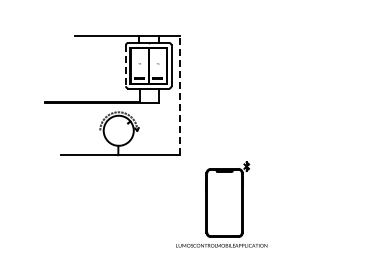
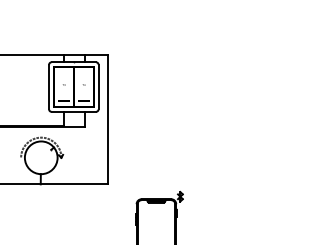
line: (125, 66) -> (48, 87), dashed -> solid
line: (179, 95) -> (107, 119), dashed -> solid

